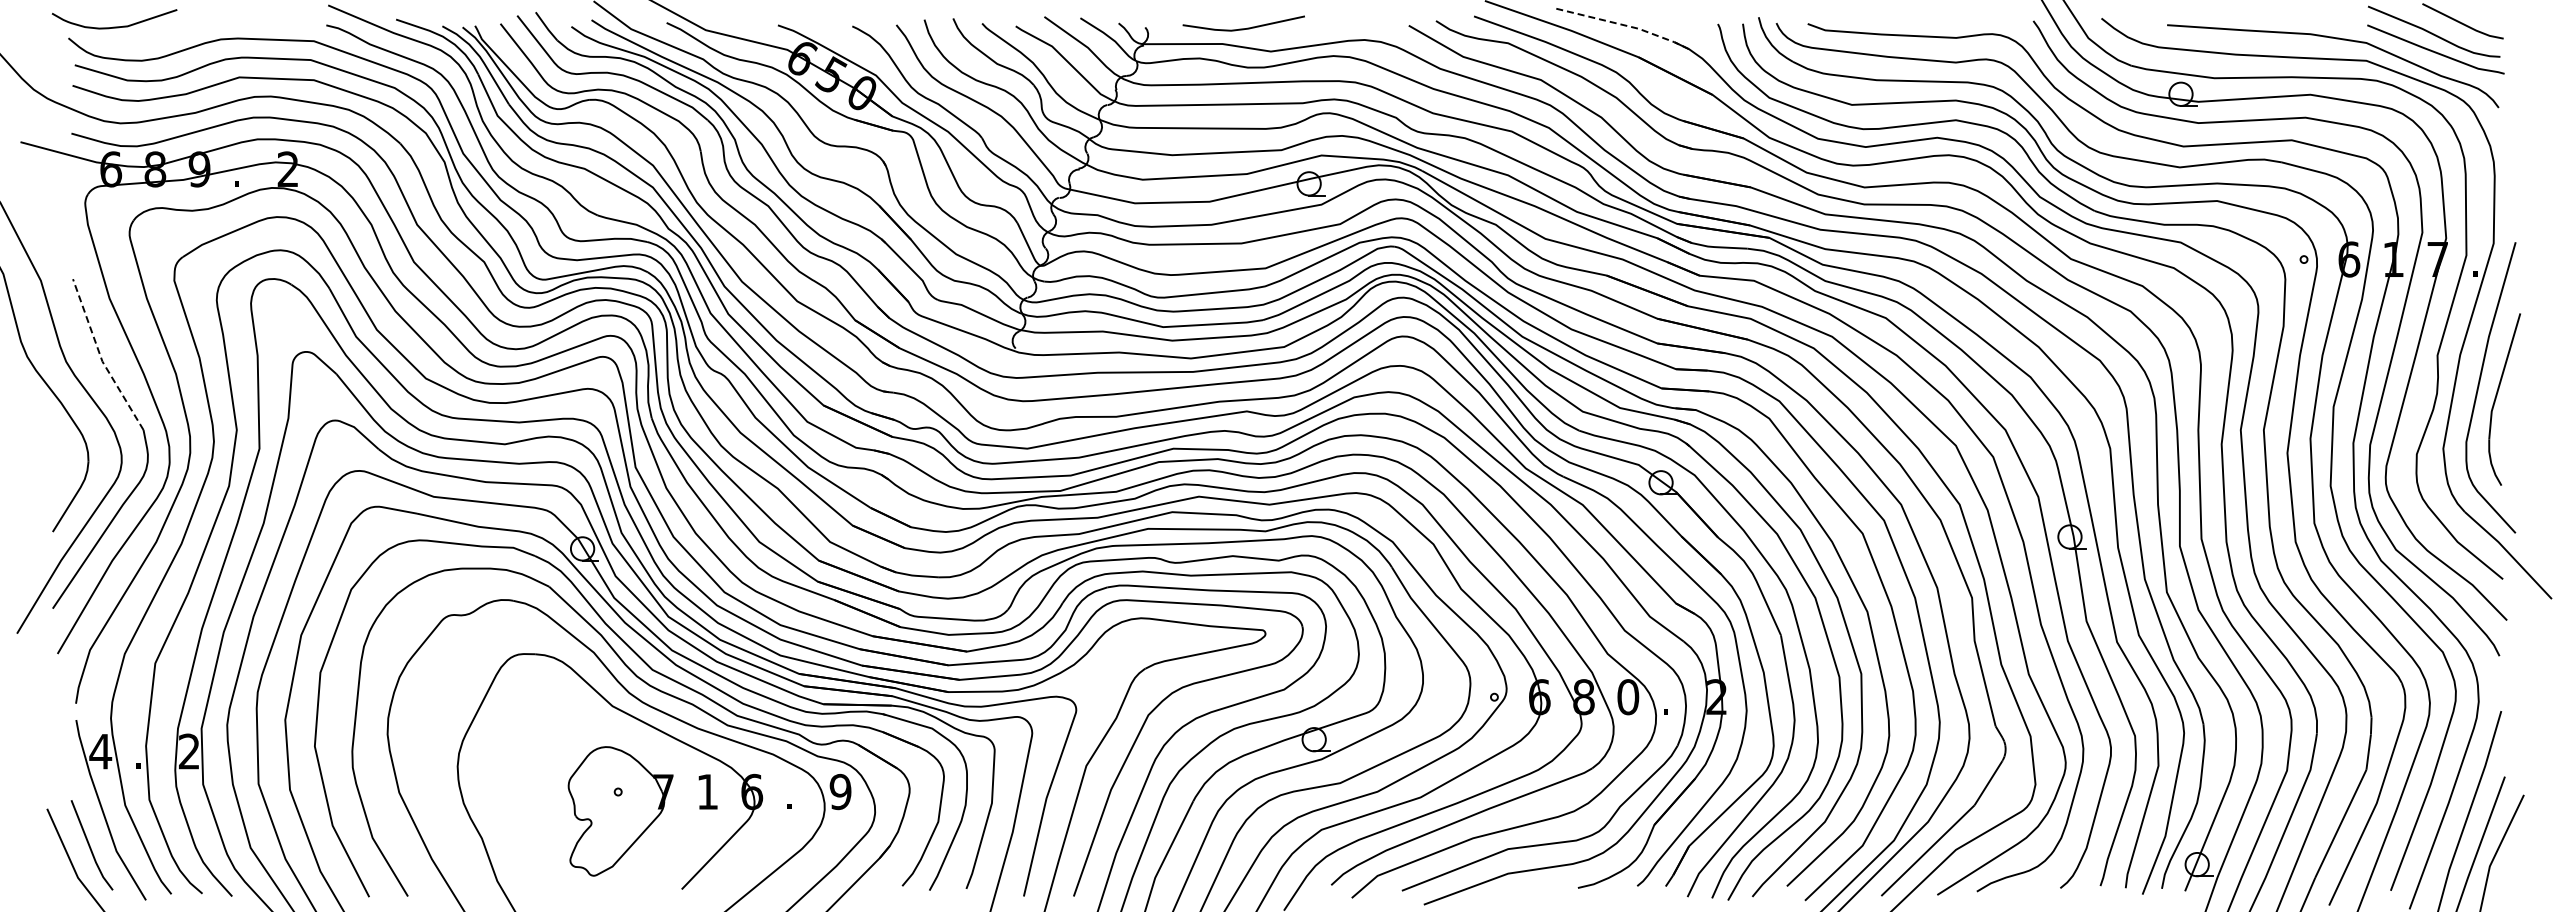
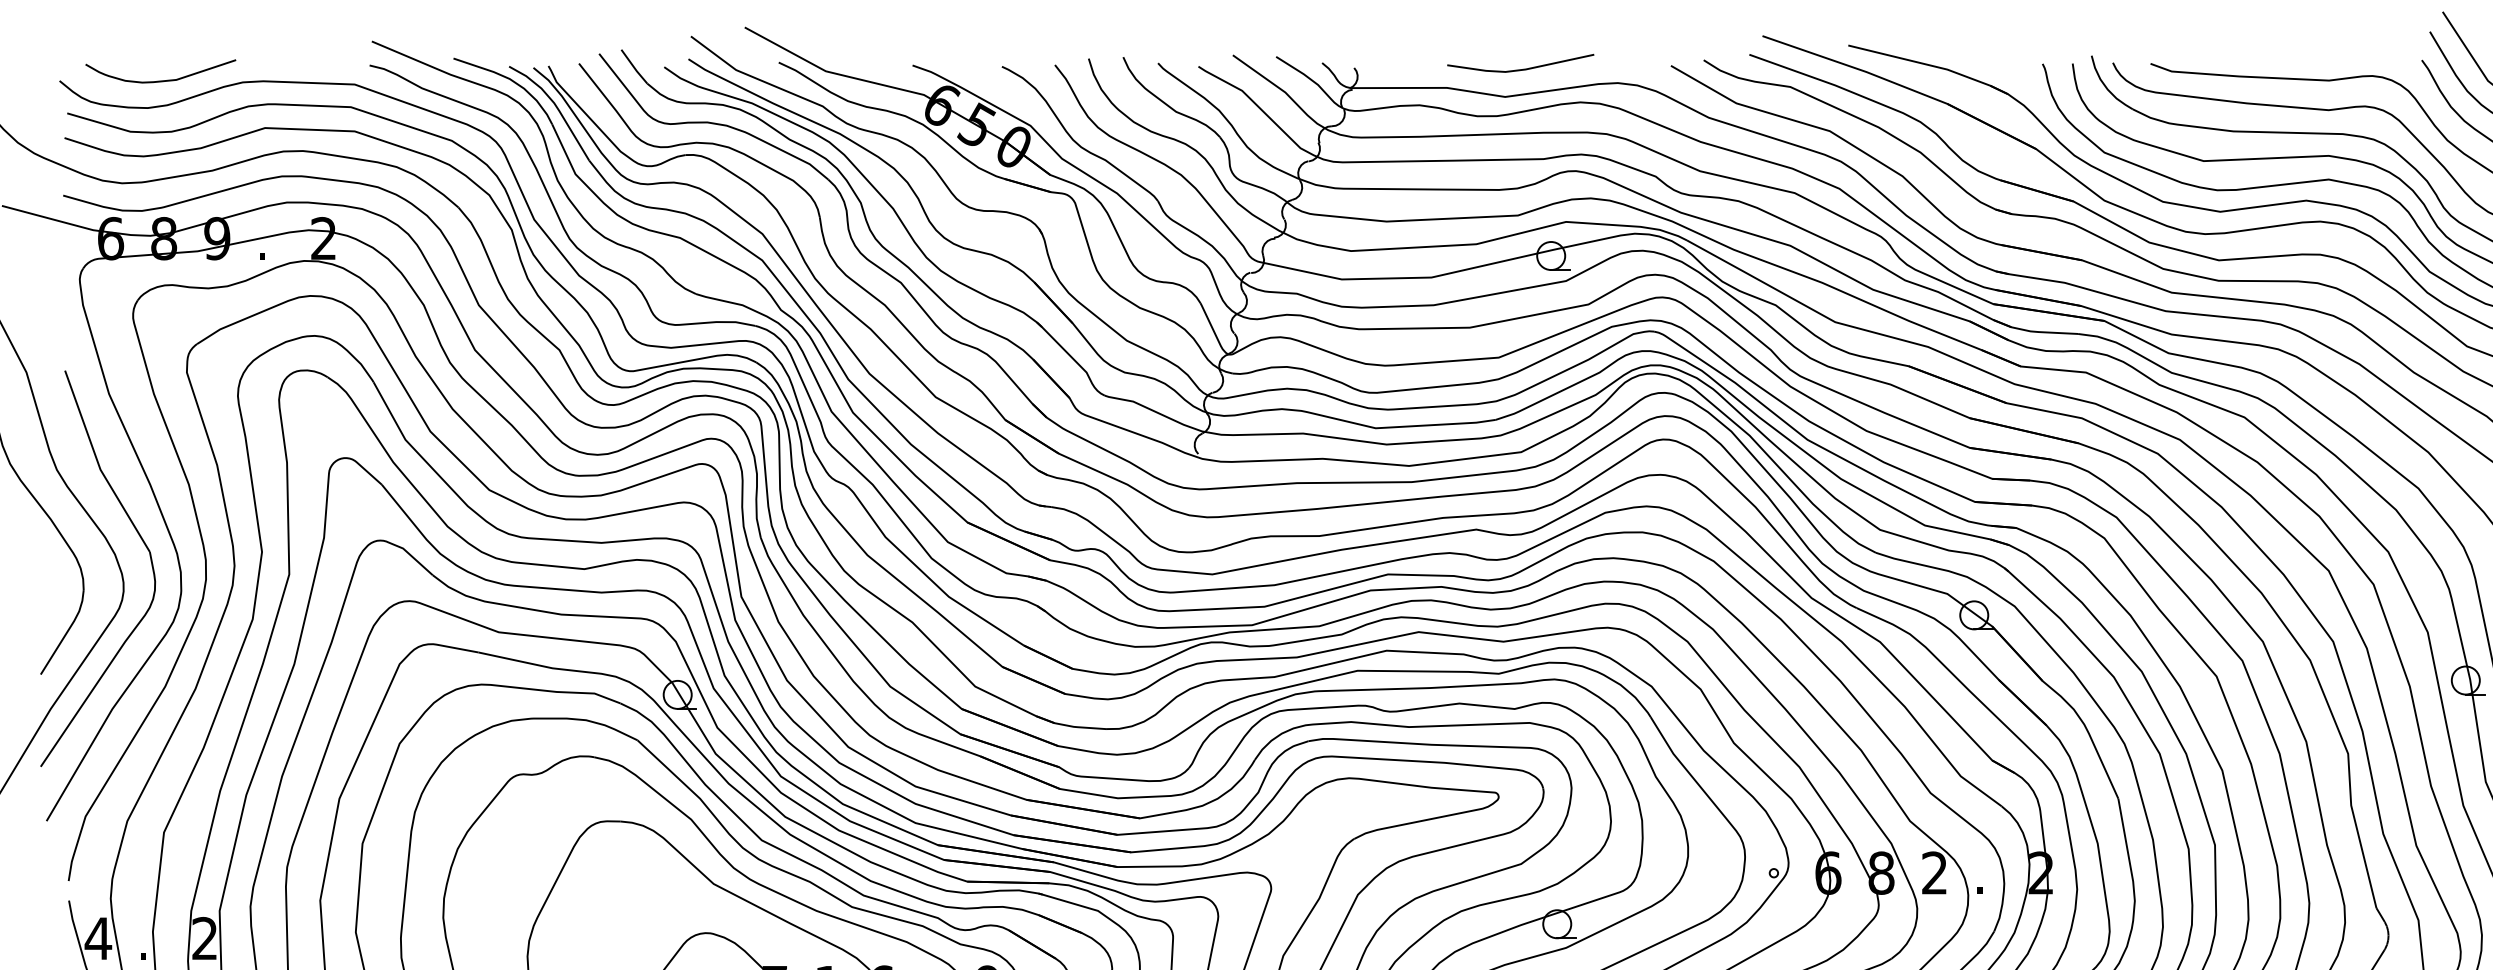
line: (1626, 25) -> (1932, 65), dashed -> solid
curve: (114, 26) -> (160, 80), moved
line: (1243, 28) -> (1520, 69), moved
line: (101, 357) -> (99, 464), dashed -> solid
text: (1628, 697) -> (1935, 873), 0 -> 2

